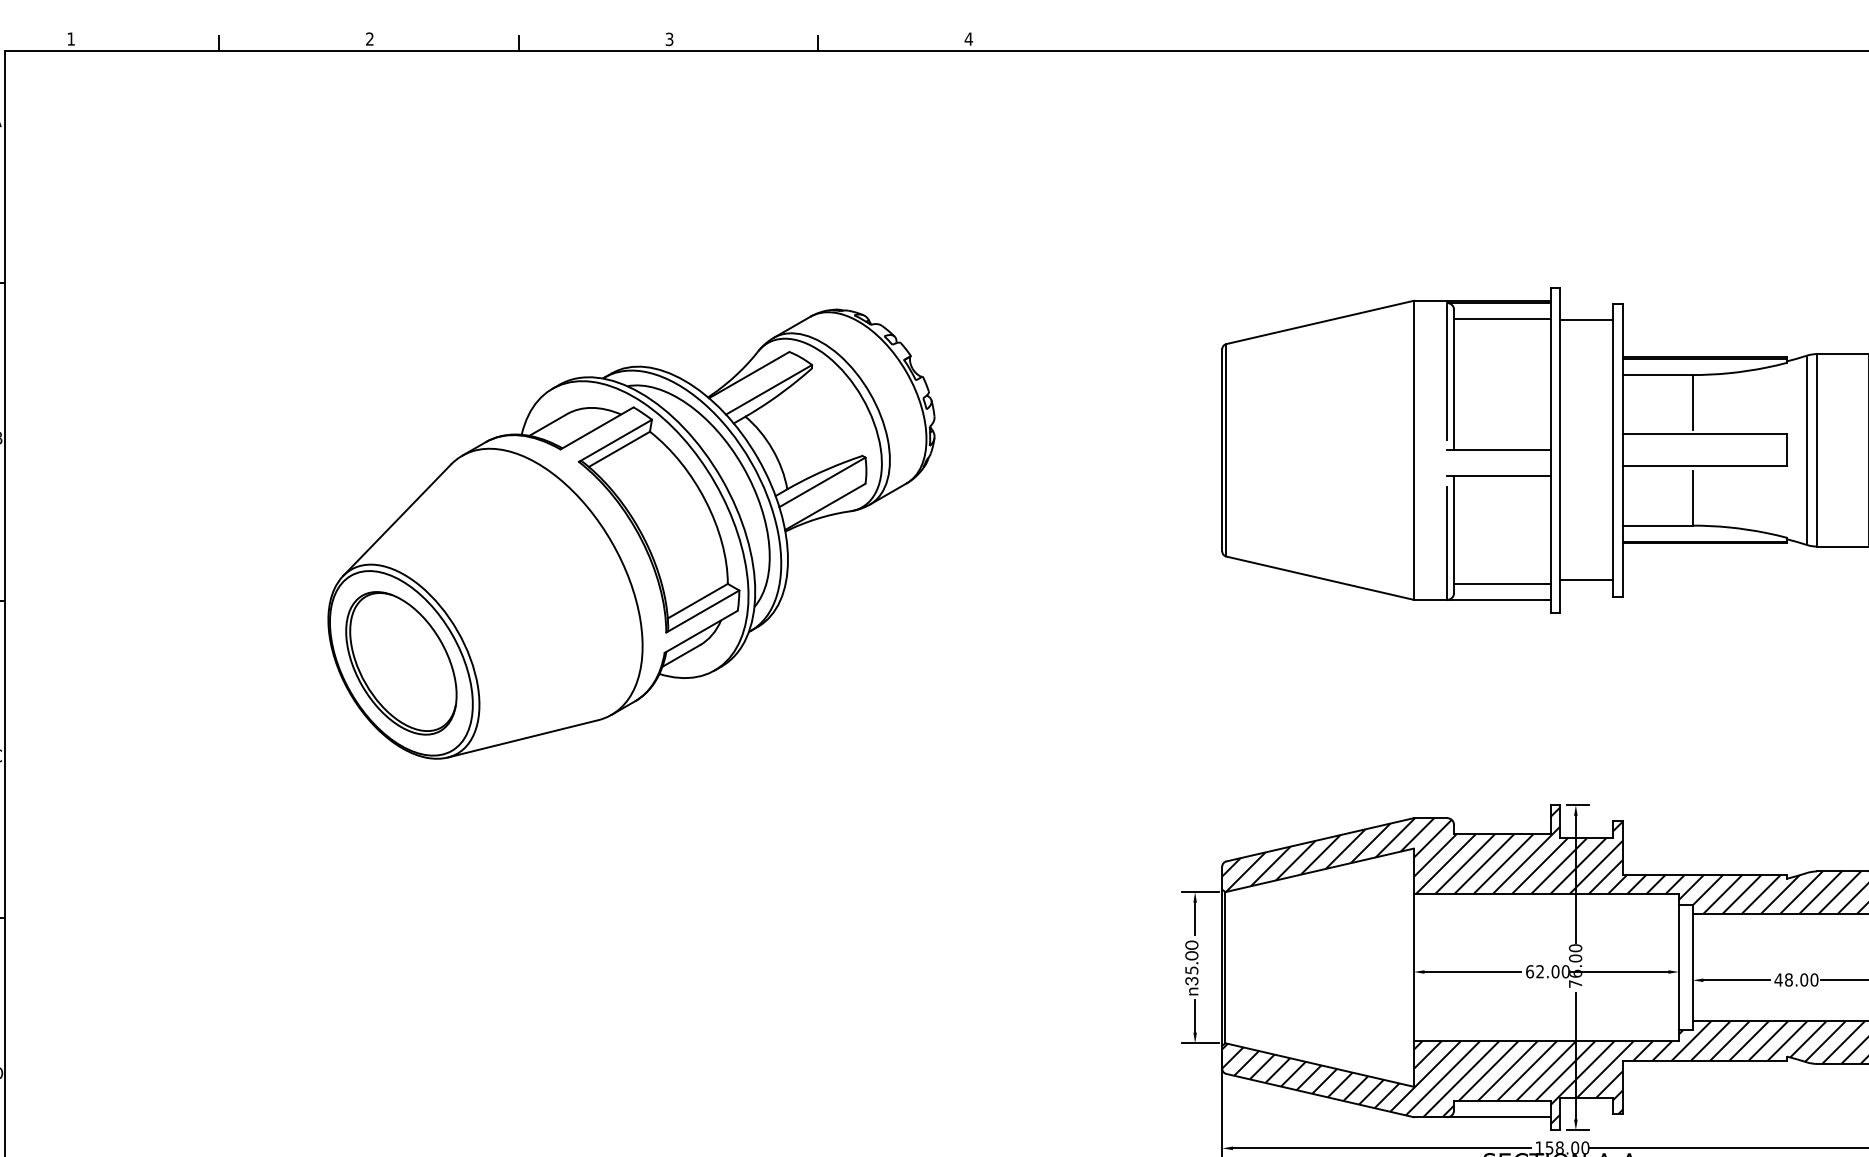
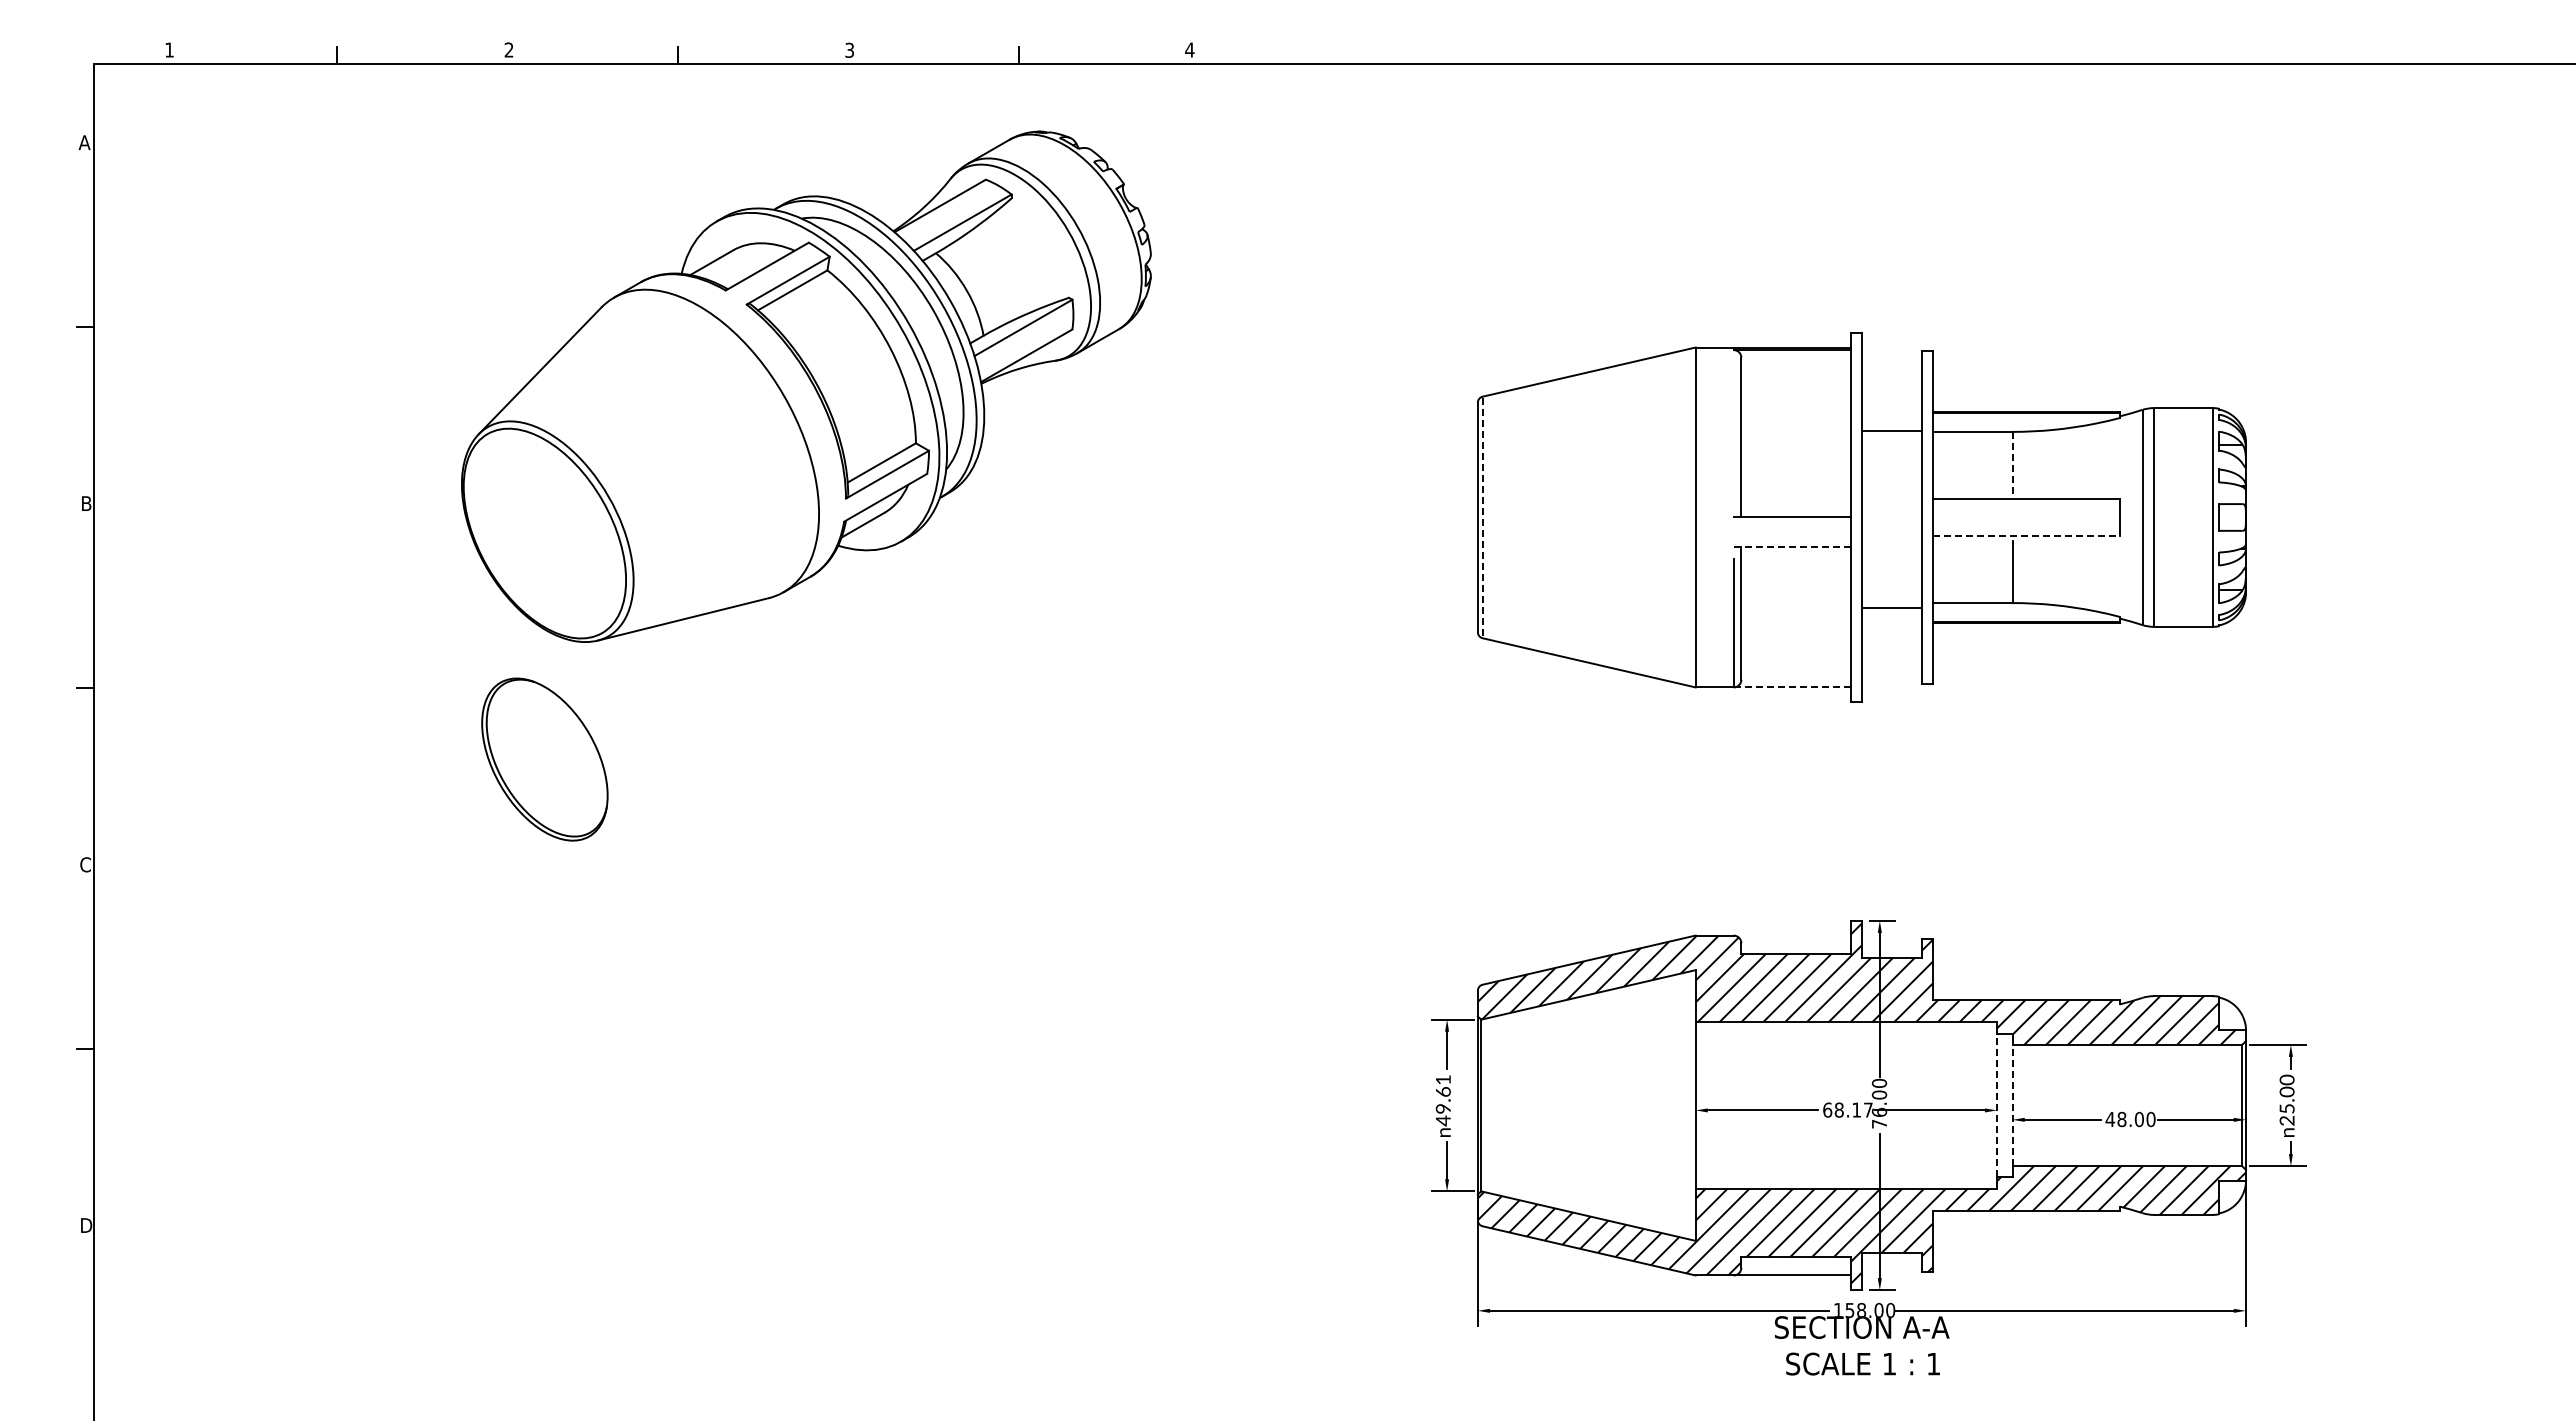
line: (1502, 319) -> (1796, 368), removed
line: (1586, 320) -> (1891, 430), moved
line: (1447, 372) -> (1733, 428), removed
line: (1692, 402) -> (2012, 463), solid -> dashed
line: (1226, 450) -> (1482, 517), solid -> dashed
line: (1704, 466) -> (2026, 535), solid -> dashed
line: (1499, 475) -> (1792, 546), solid -> dashed
part: (631, 533) -> (806, 386), moved
line: (1586, 580) -> (1891, 608), moved
line: (1502, 583) -> (1796, 668), removed
line: (1499, 599) -> (1792, 687), solid -> dashed
text: (1191, 963) -> (1442, 1100), 35.00 -> 49.61
line: (1679, 967) -> (1997, 1105), solid -> dashed
line: (1692, 967) -> (2012, 1105), solid -> dashed
text: (1552, 971) -> (1853, 1109), 62.00 -> 68.17

